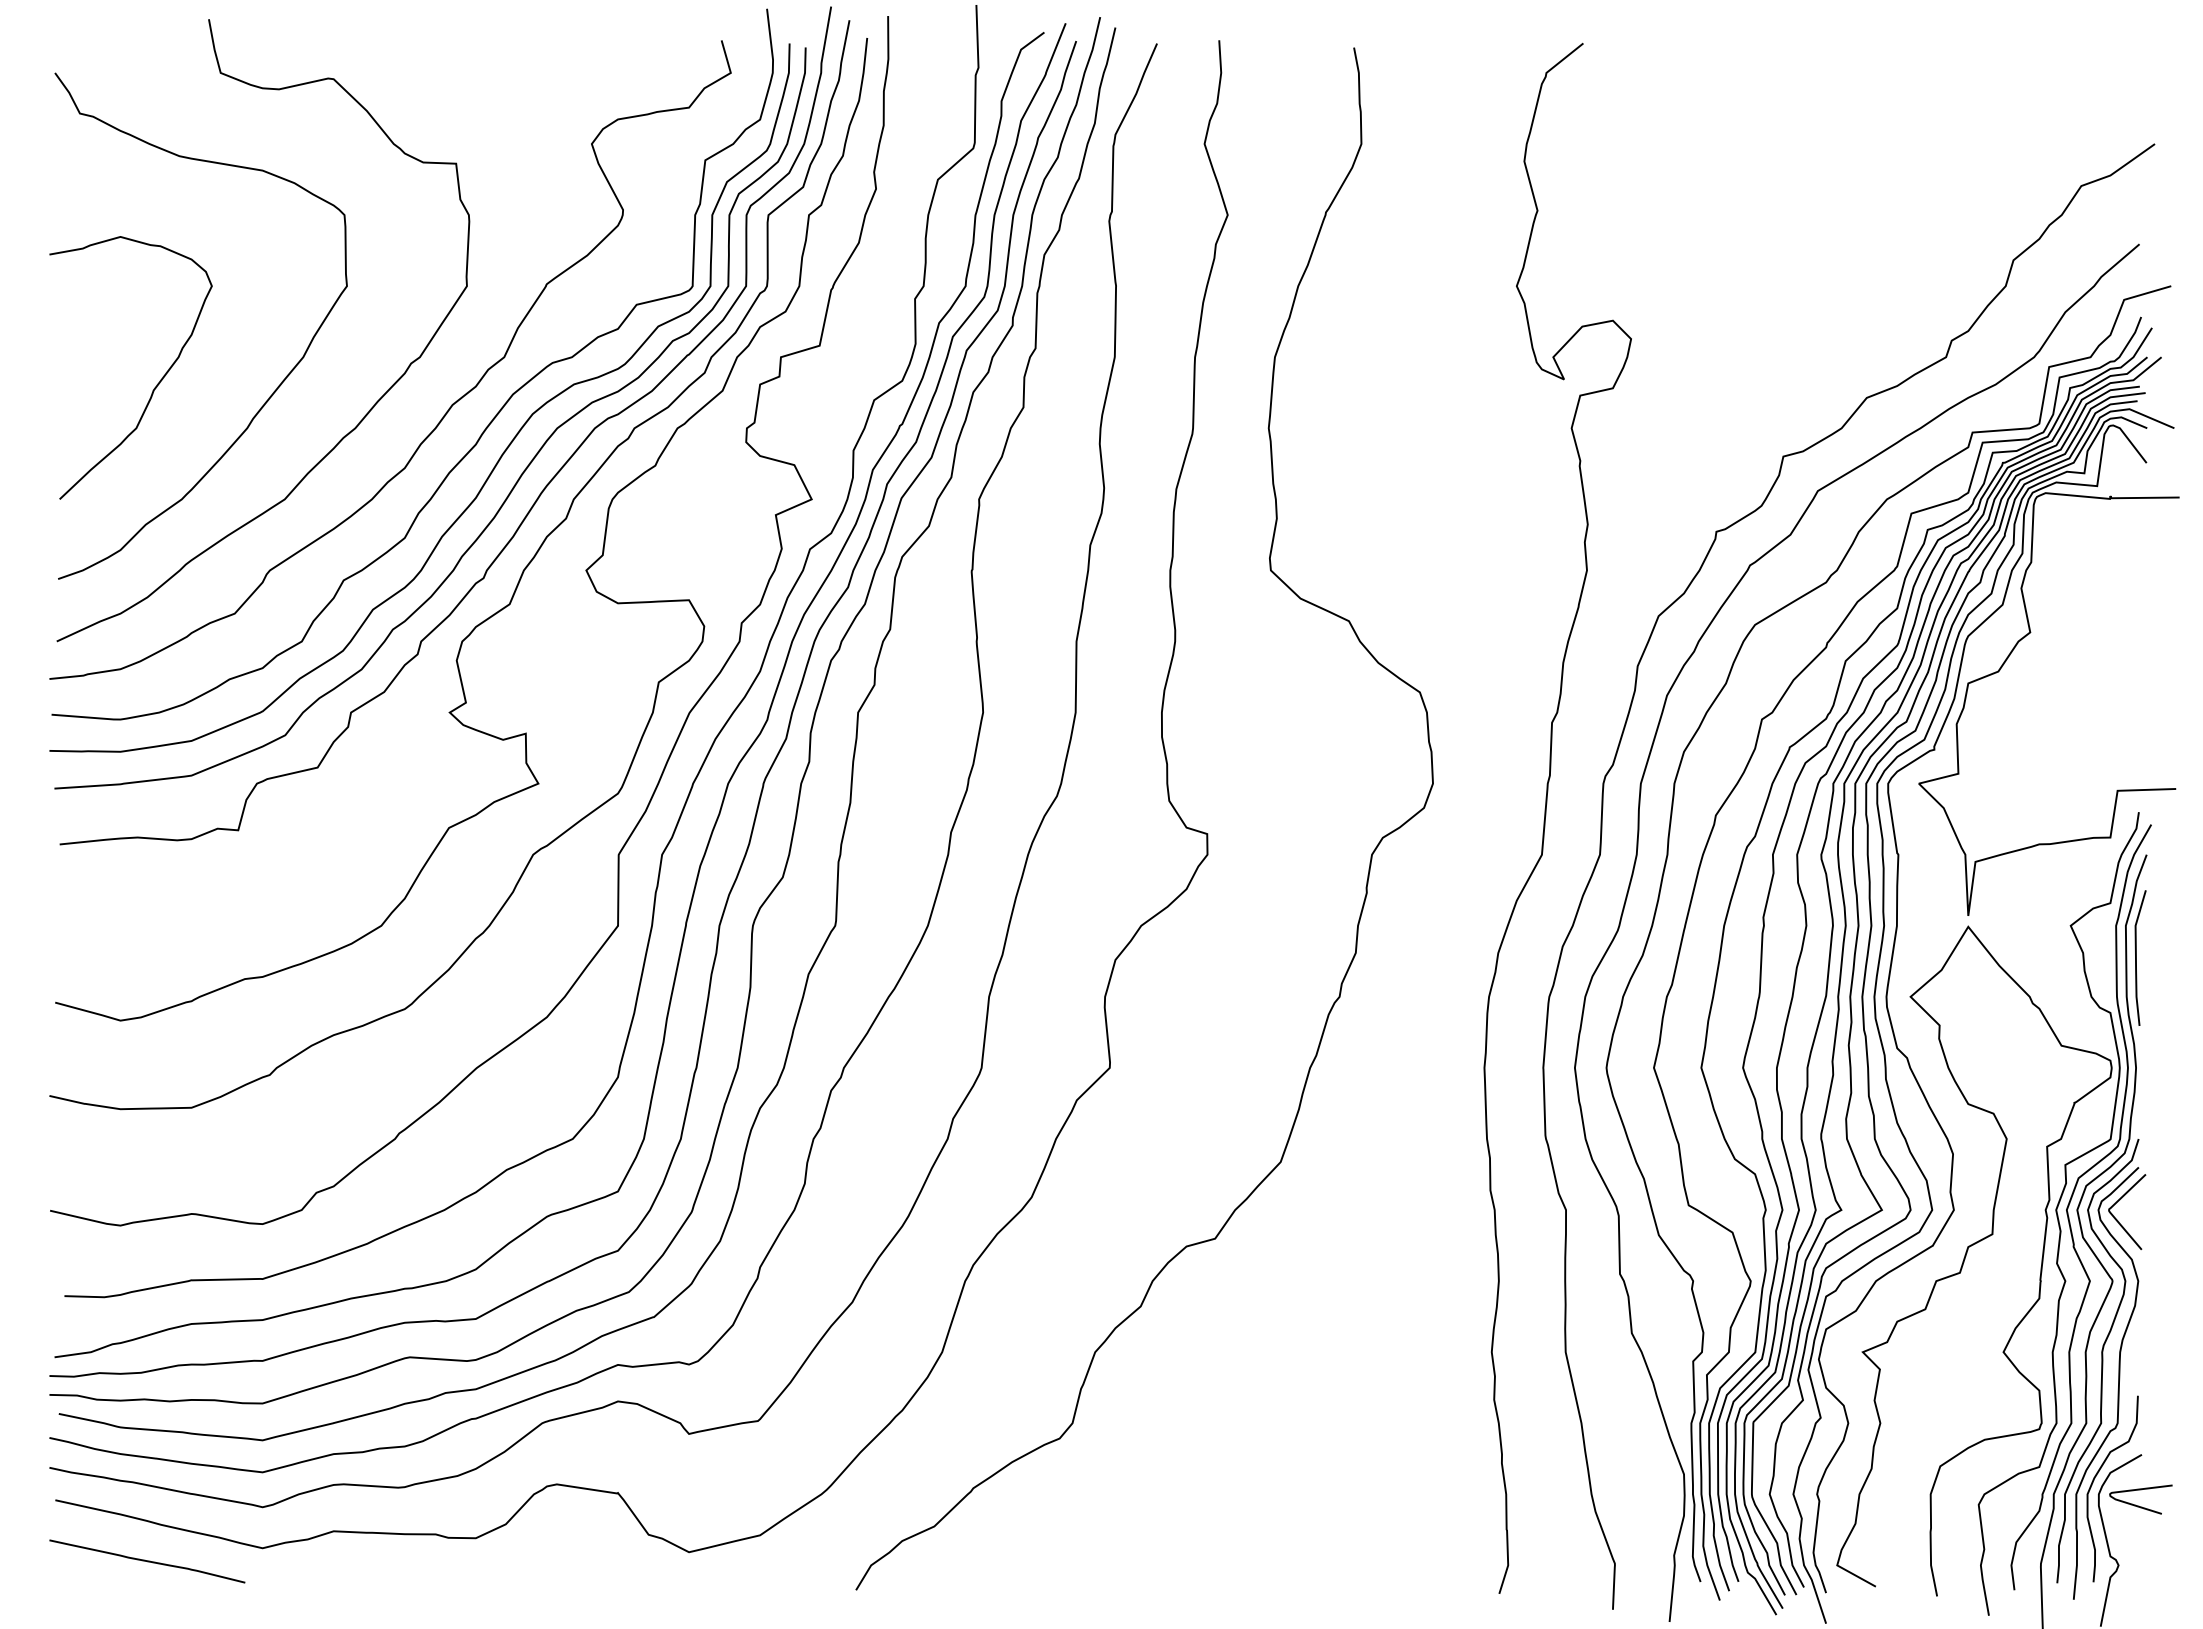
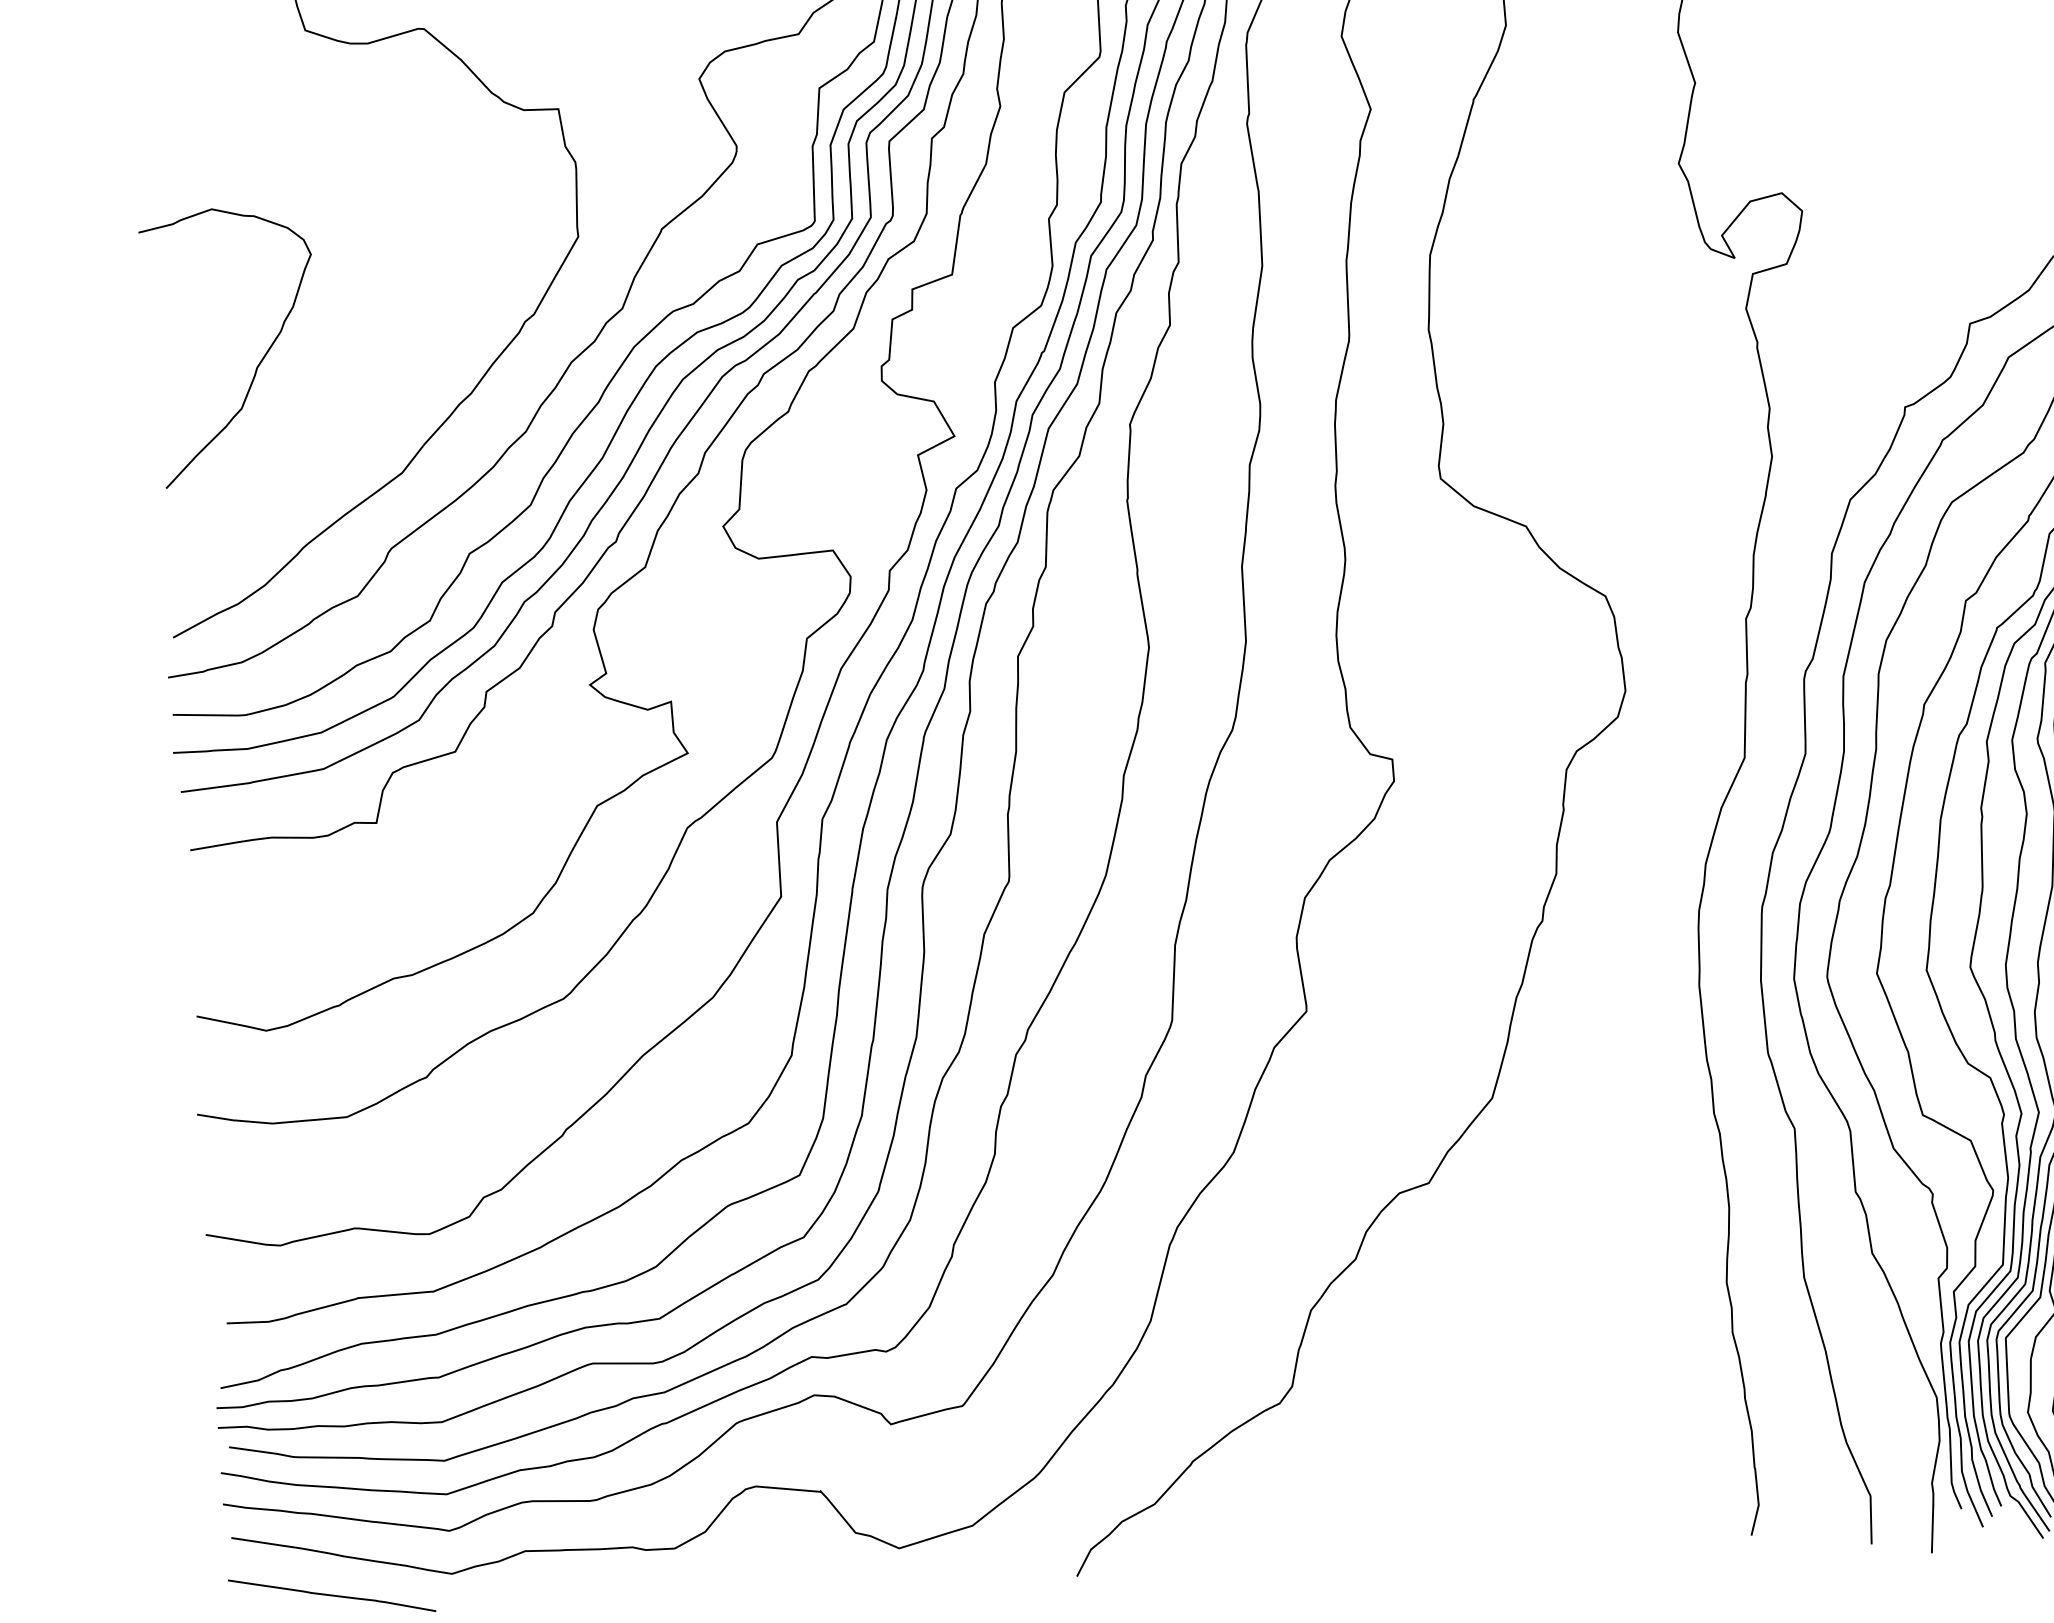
curve: (277, 386) -> (386, 355), removed

